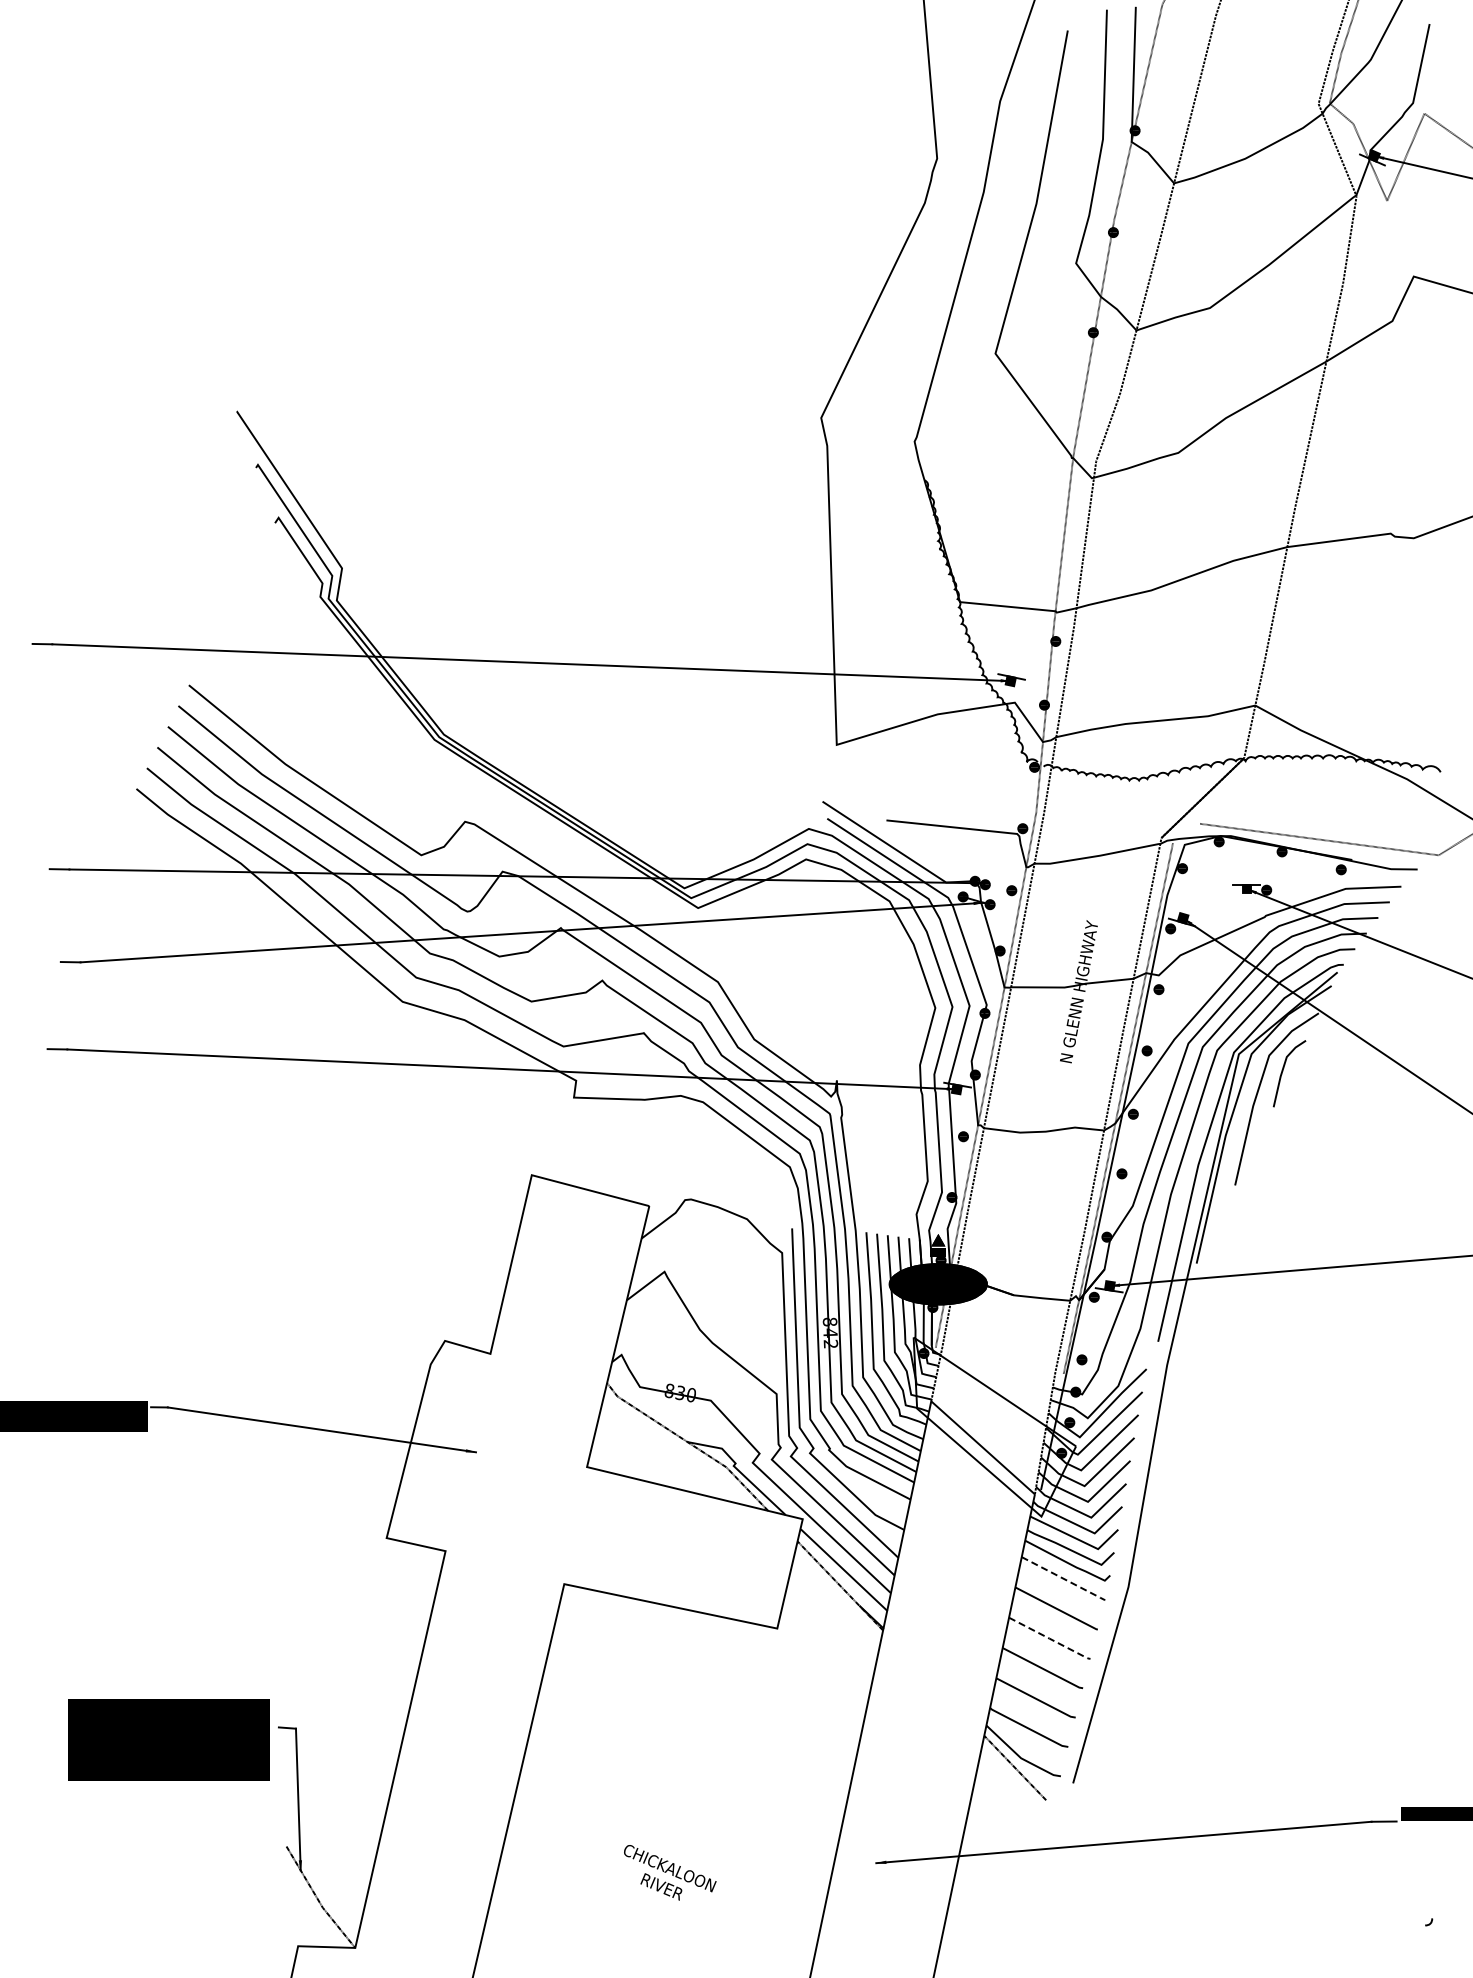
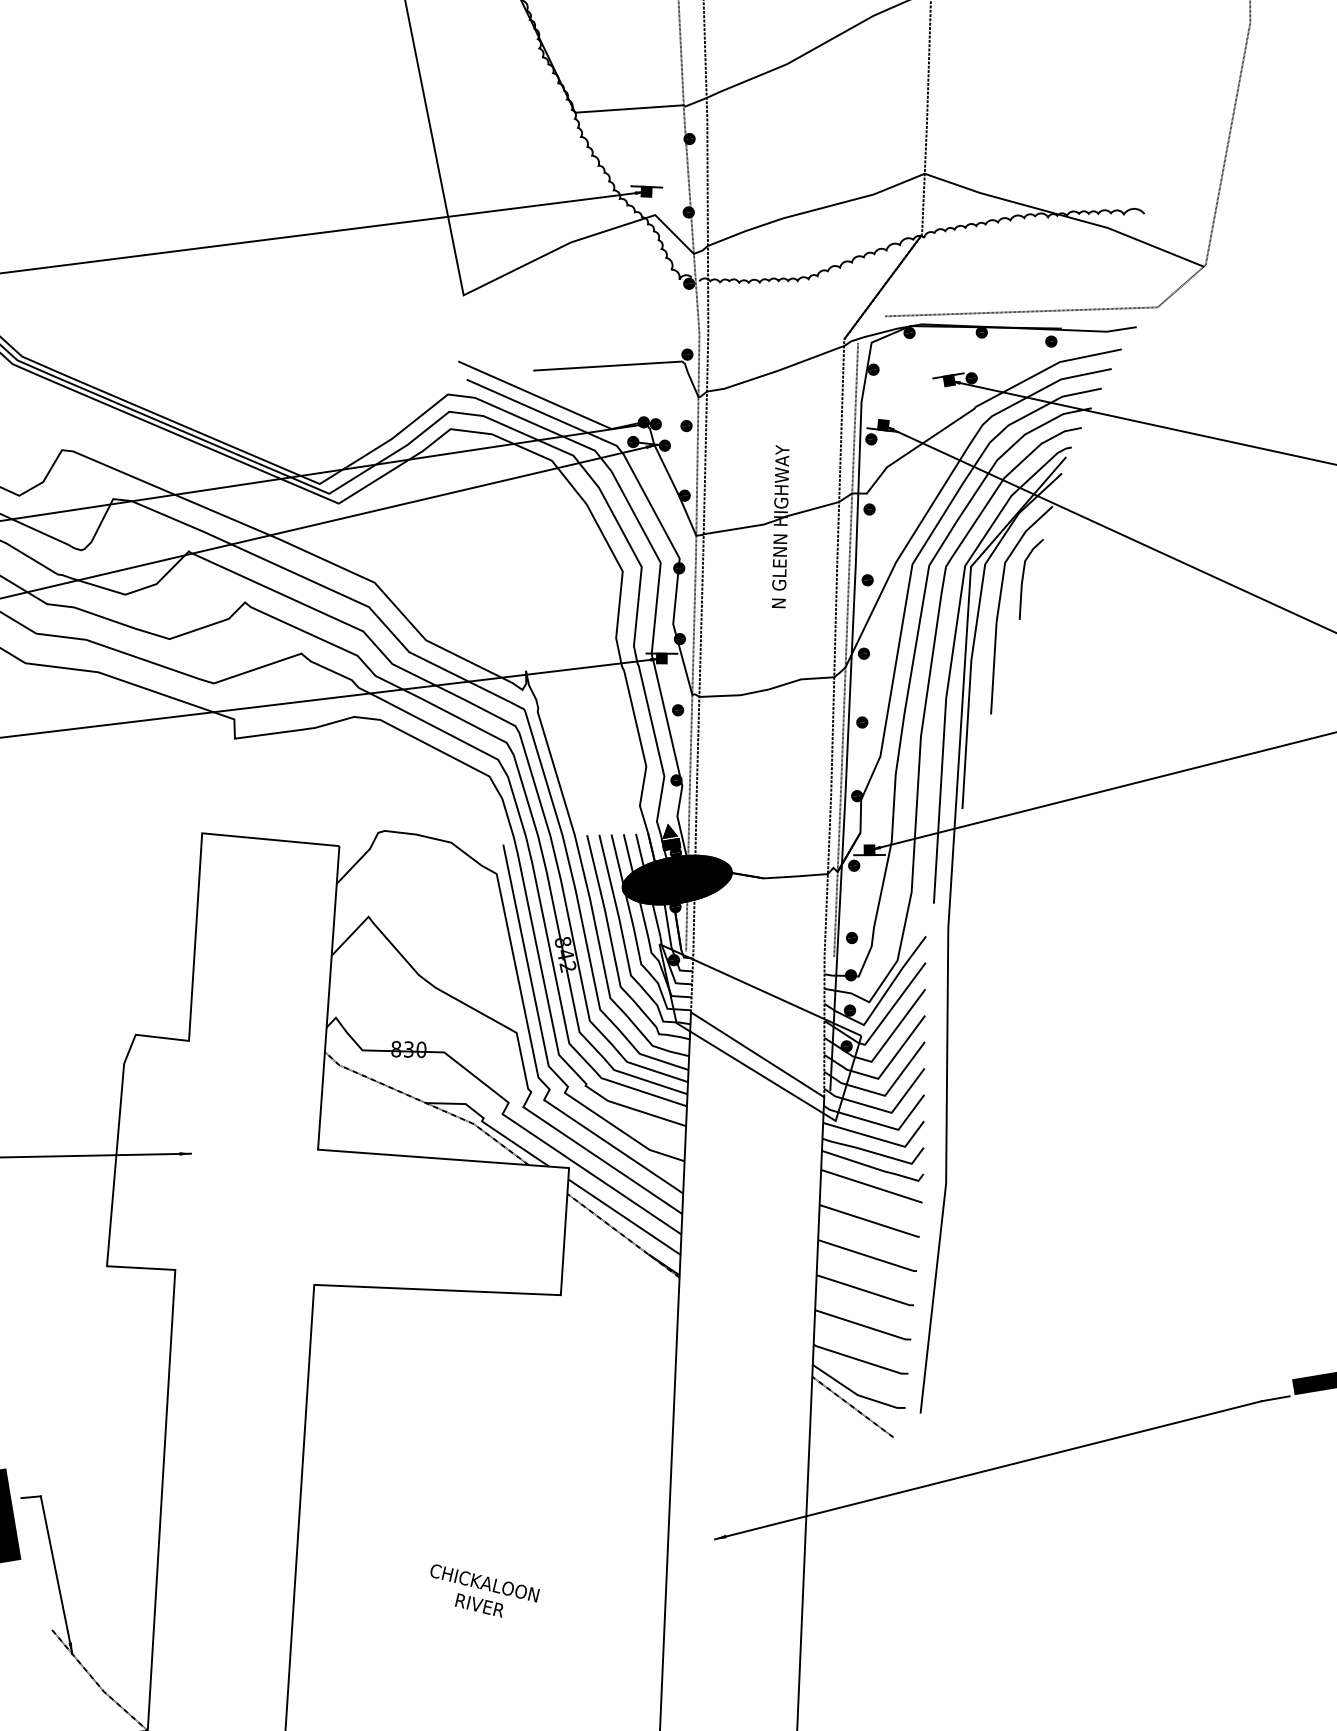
line: (1065, 1579) -> (874, 1186), dashed -> solid
line: (1050, 1639) -> (868, 1256), dashed -> solid

